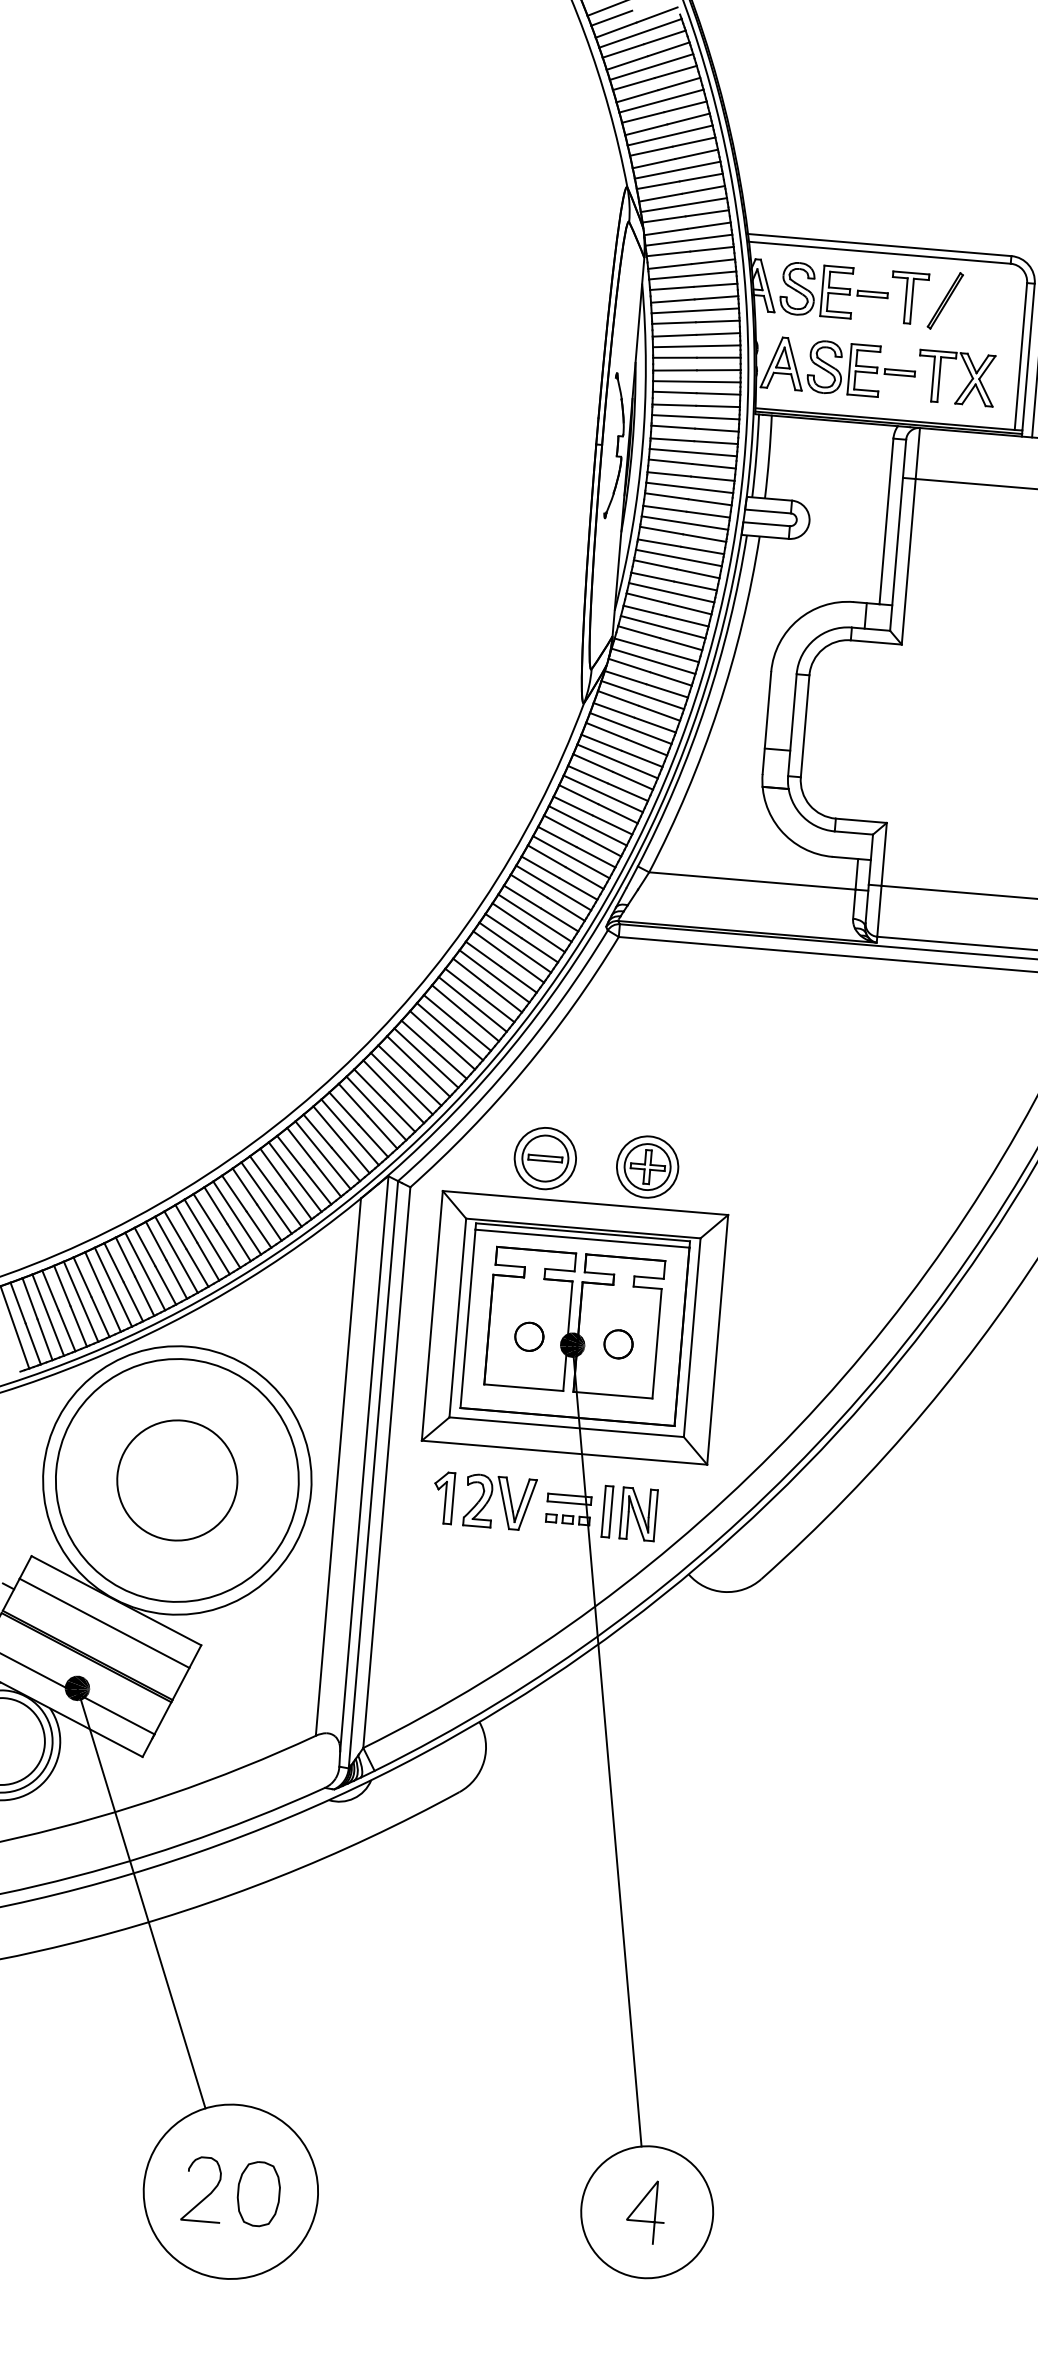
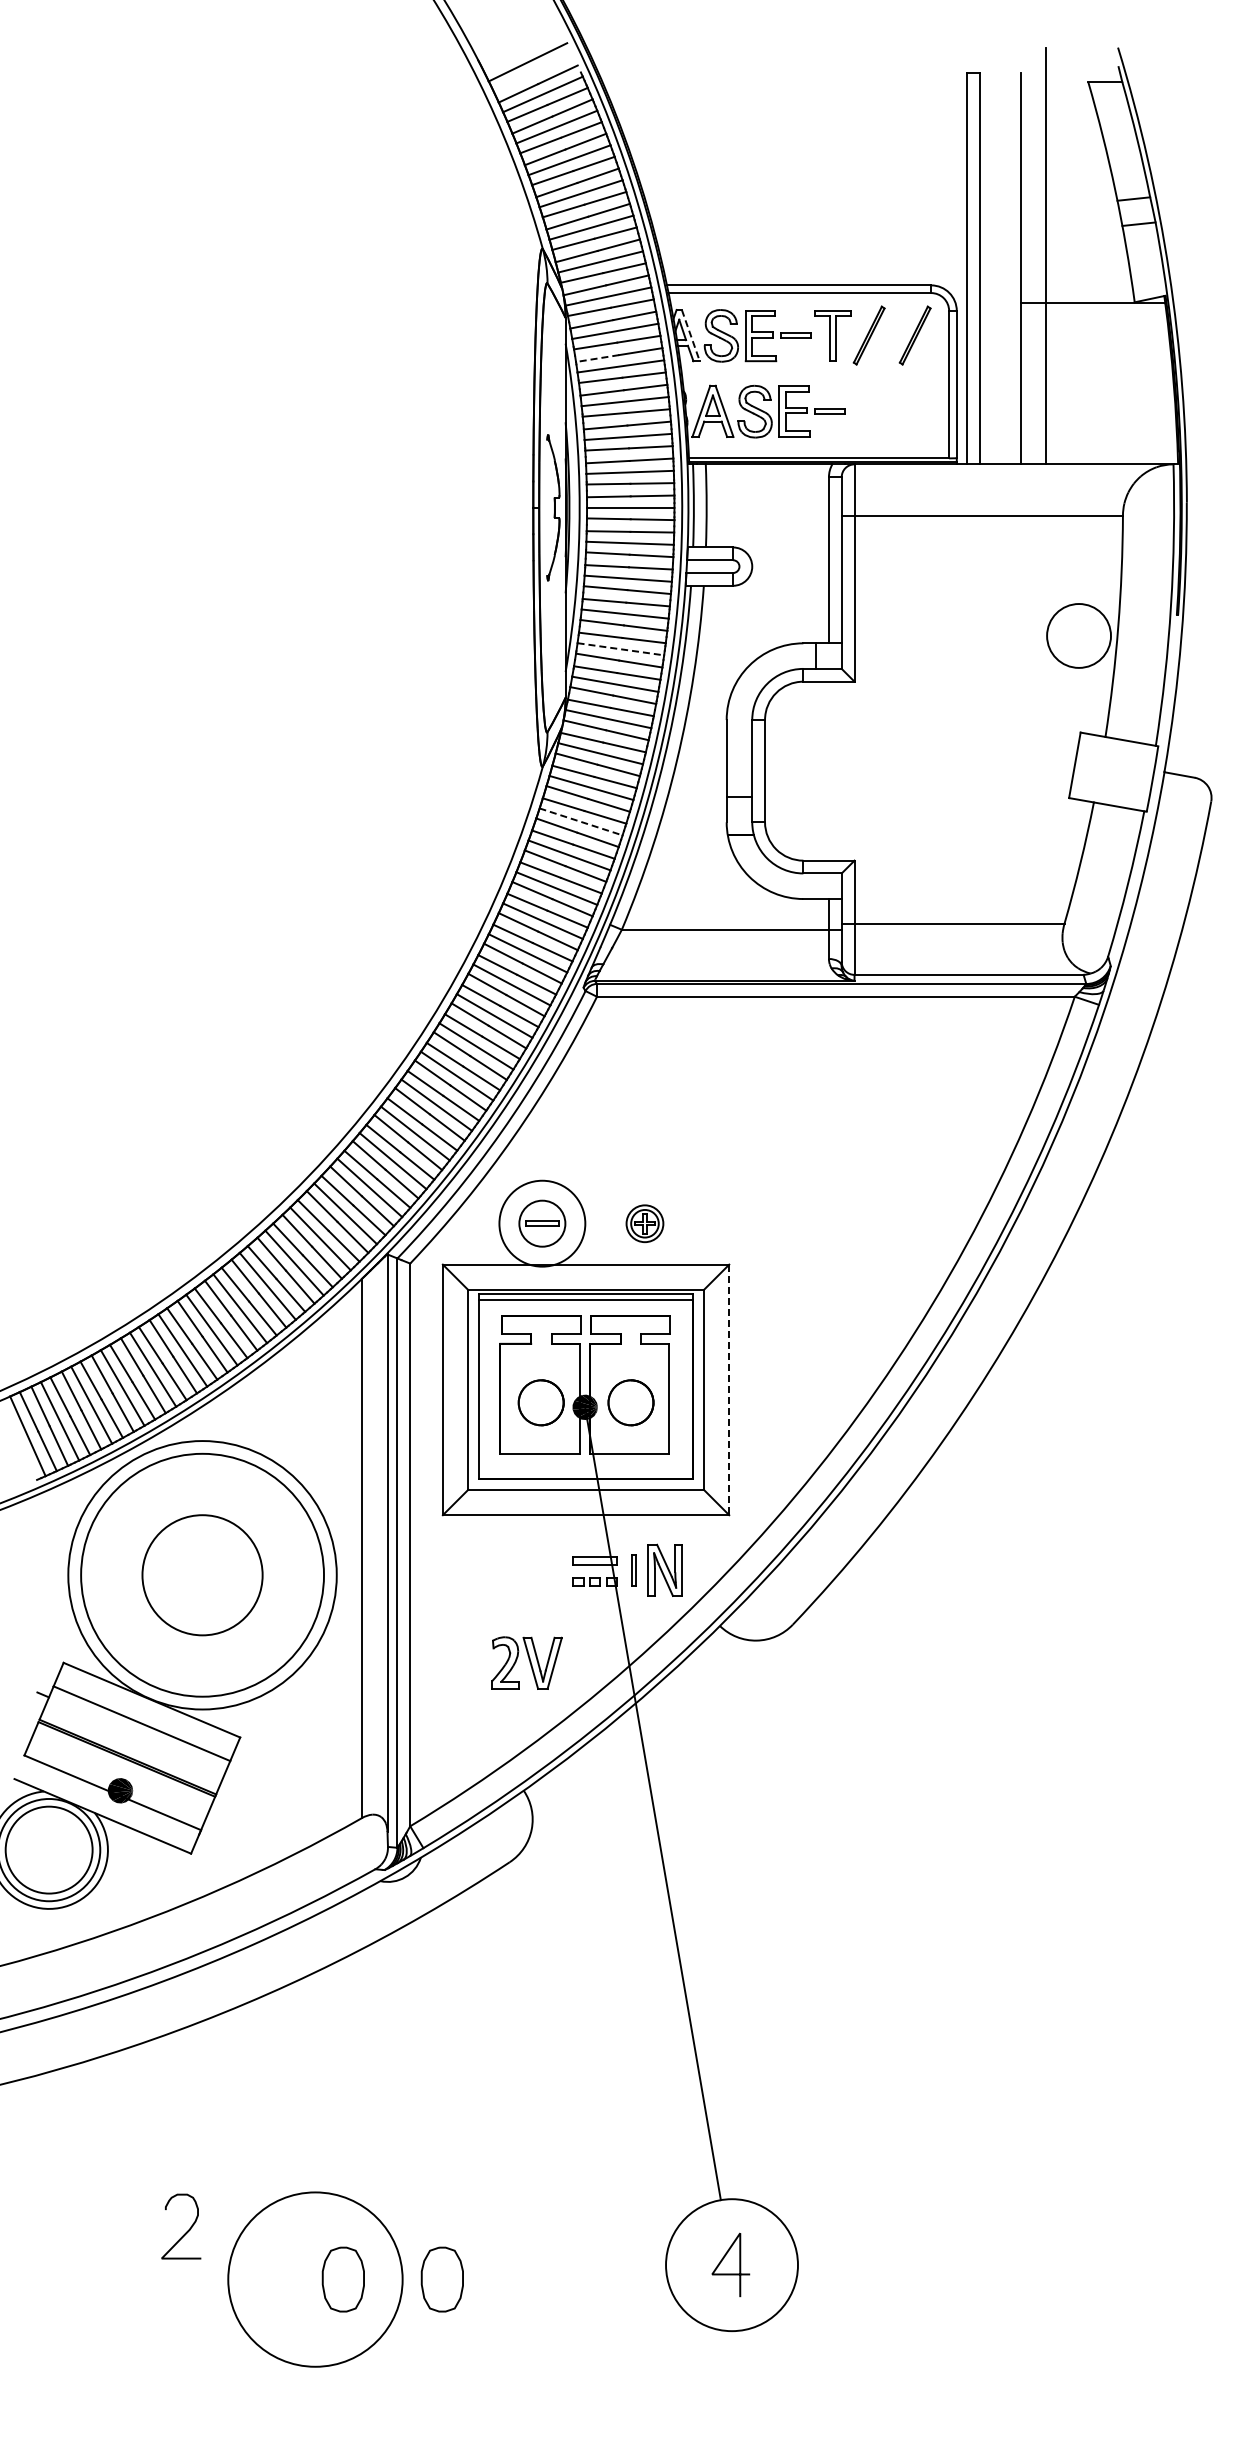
line: (611, 17) -> (512, 81), removed
line: (768, 286) -> (691, 336), solid -> dashed
line: (672, 301) -> (597, 358), solid -> dashed
part: (990, 304) -> (914, 335), added
part: (965, 386) -> (896, 419), removed
line: (671, 592) -> (620, 649), solid -> dashed
line: (618, 761) -> (581, 821), solid -> dashed
circle: (545, 1158) -> (542, 1223), size x1.4
part: (647, 1166) -> (644, 1223), size x0.6
part: (529, 1336) -> (541, 1402), size x1.6
line: (717, 1340) -> (729, 1390), solid -> dashed
part: (618, 1344) -> (630, 1402), size x1.6
part: (442, 1496) -> (468, 1569), removed
part: (499, 1501) -> (526, 1662), moved
part: (607, 1511) -> (633, 1570), size x0.6
line: (141, 1898) -> (201, 1994), removed
curve: (207, 2194) -> (186, 2231), moved
part: (356, 2202) -> (441, 2279), added

